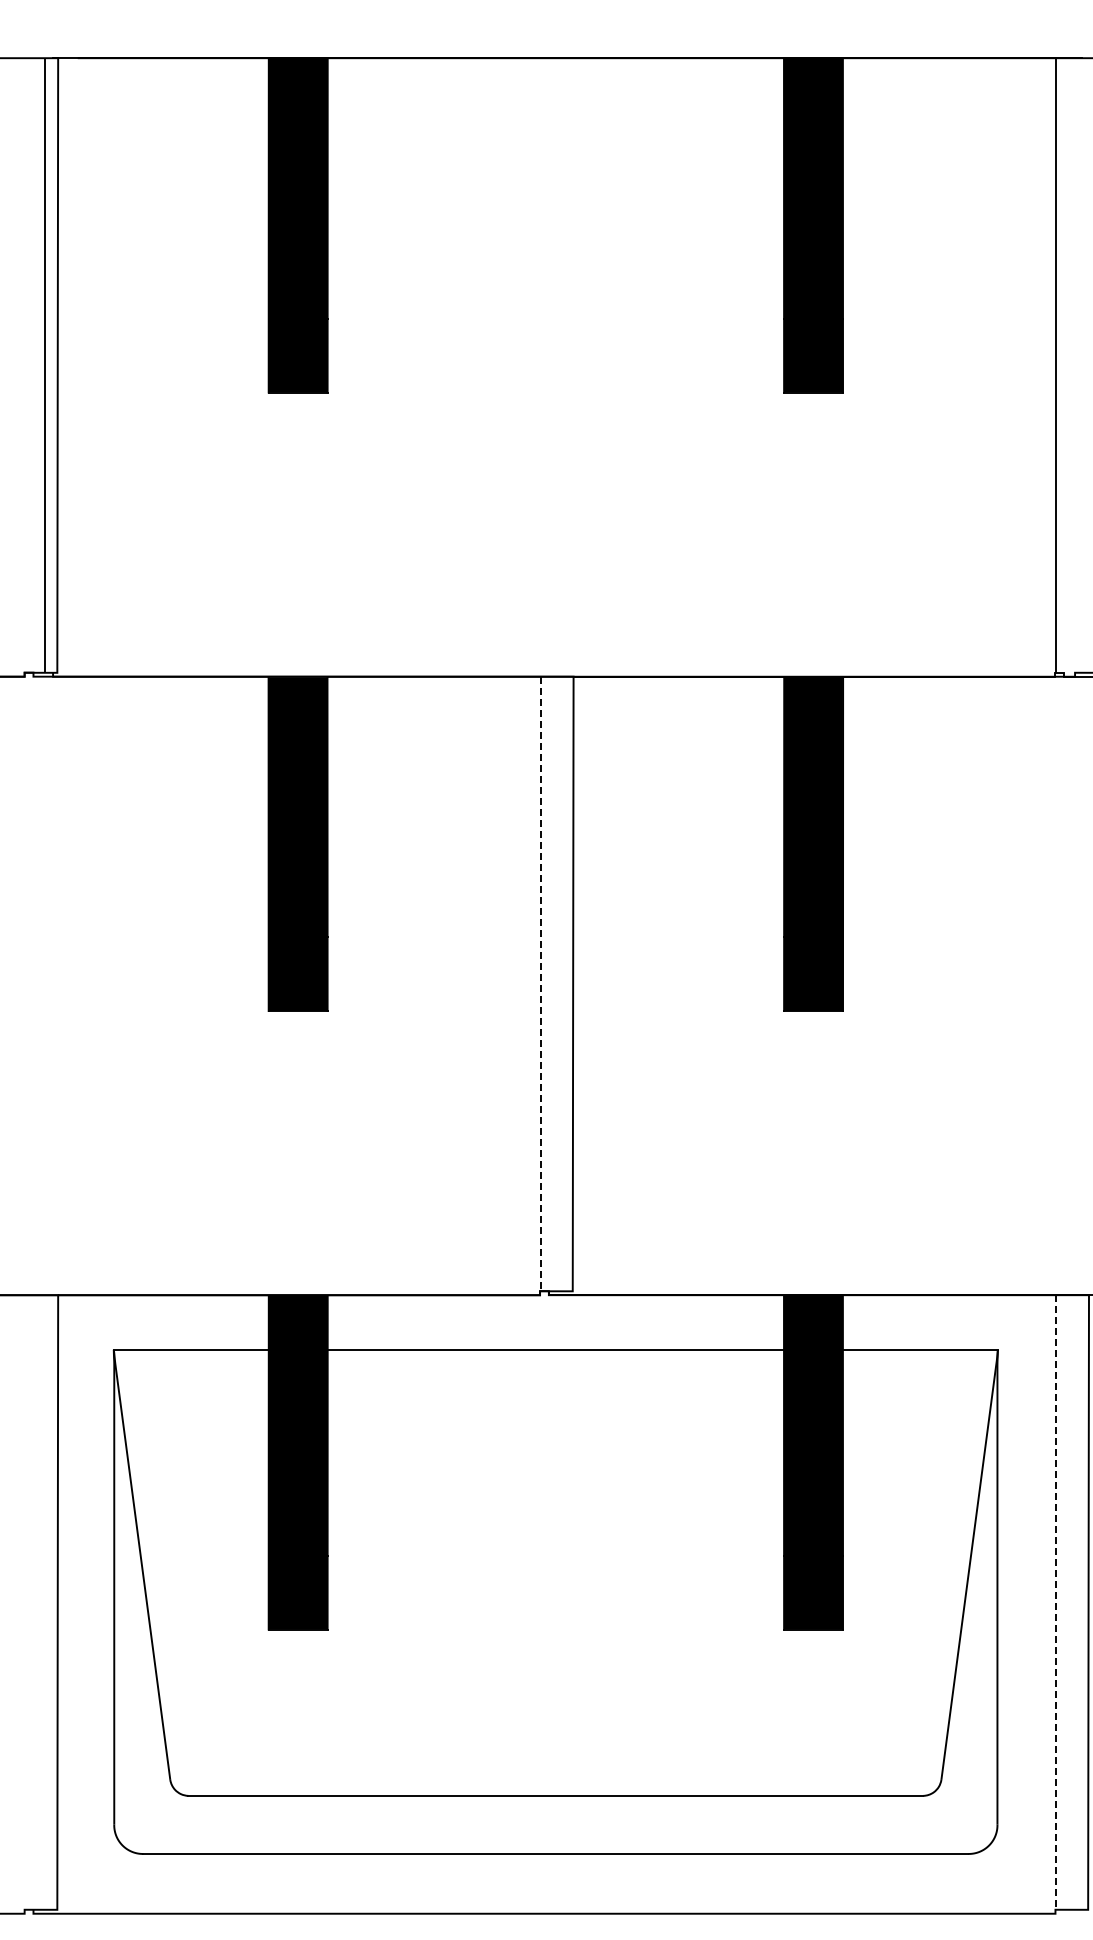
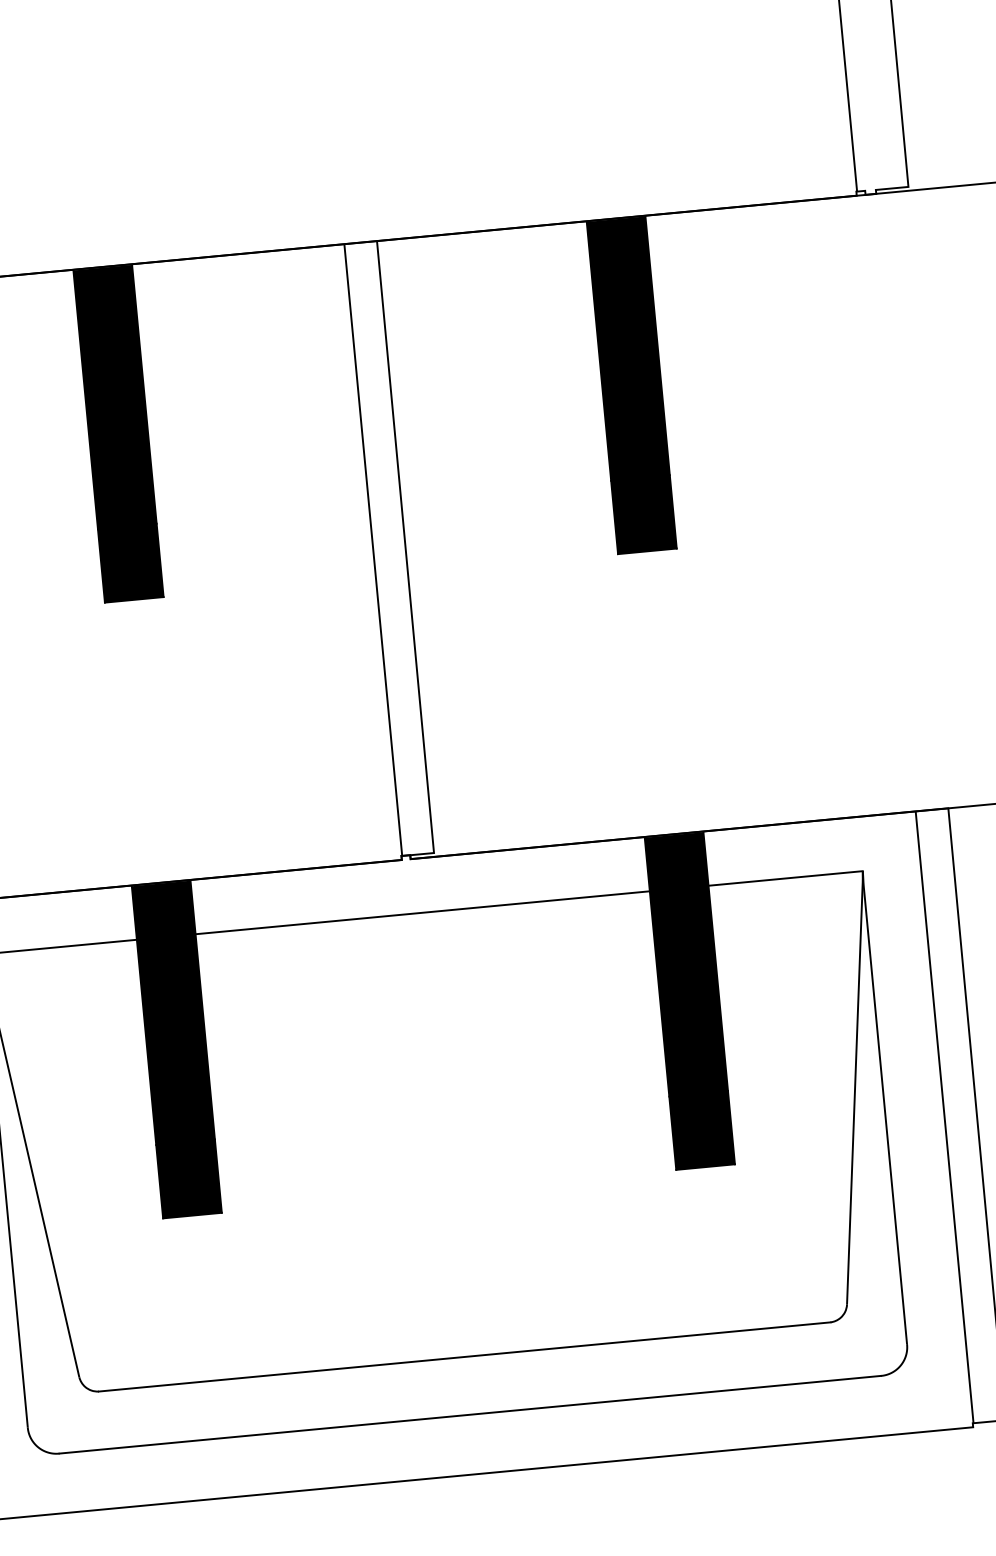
line: (540, 984) -> (373, 550), dashed -> solid
line: (1056, 1602) -> (944, 1117), dashed -> solid

